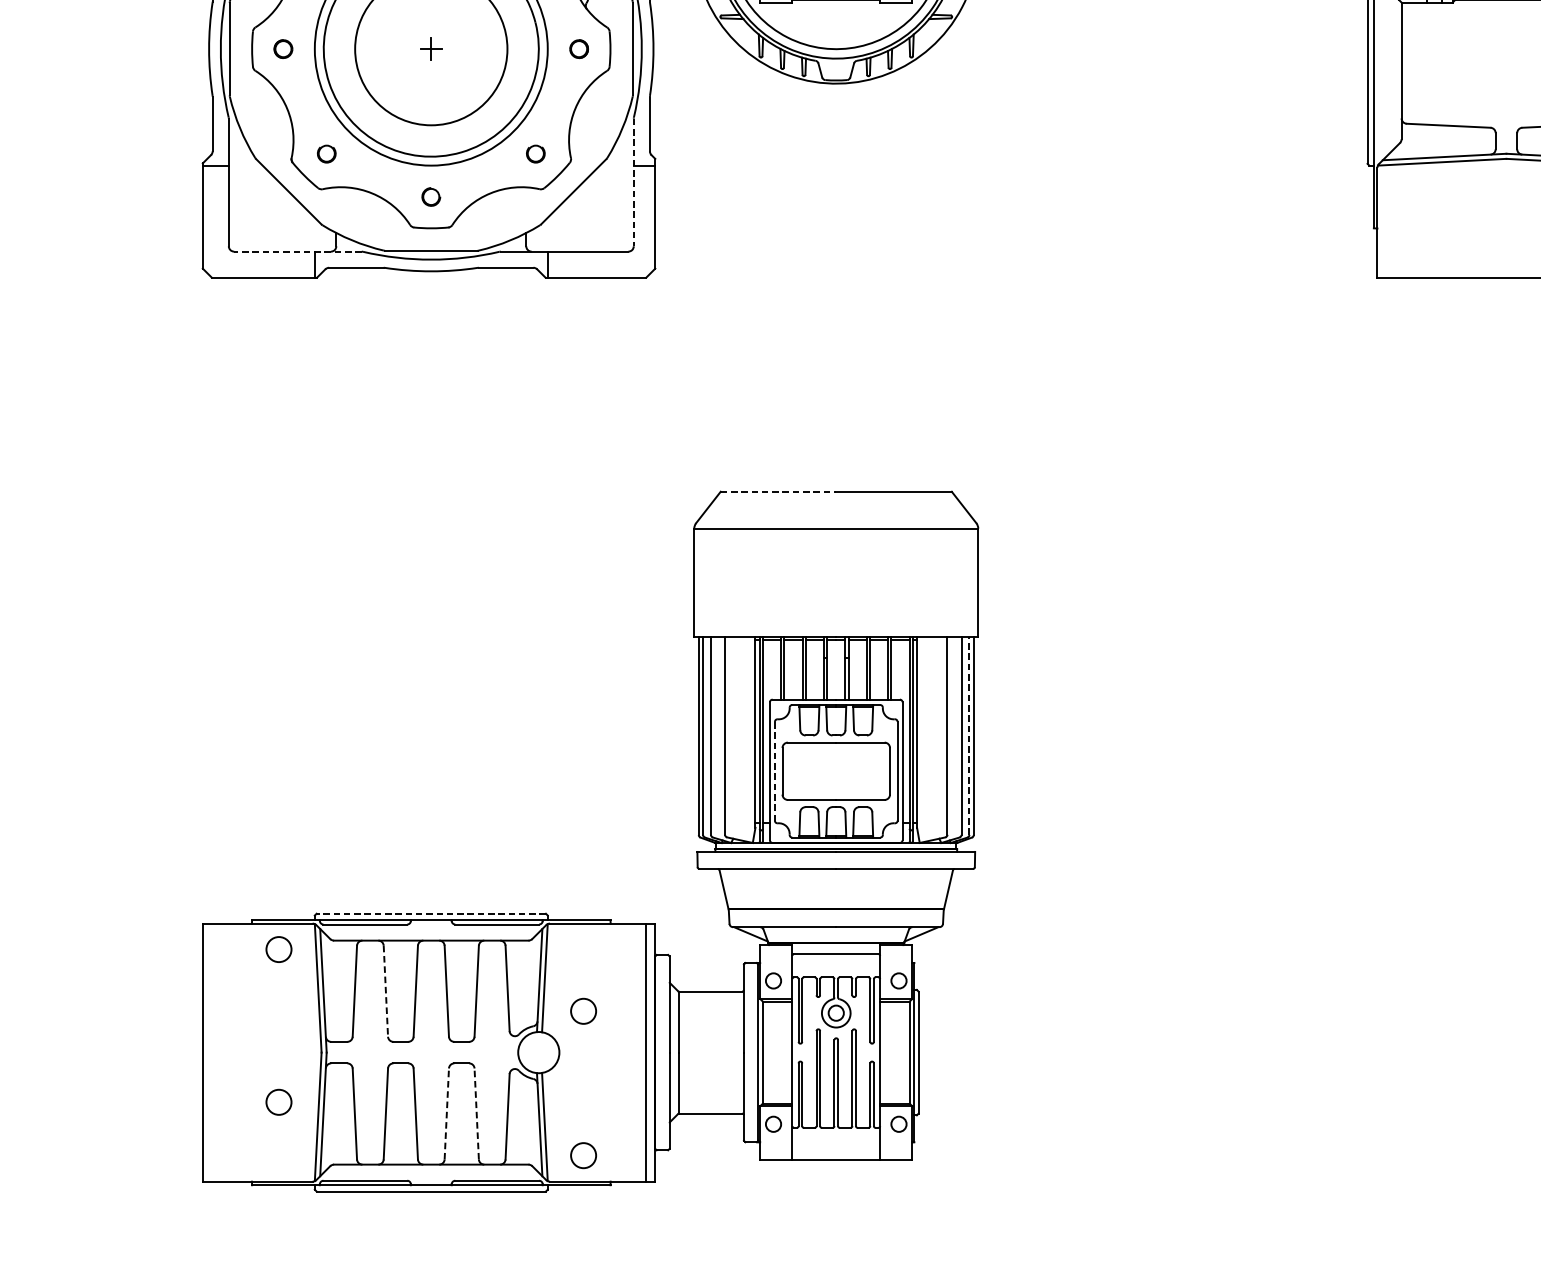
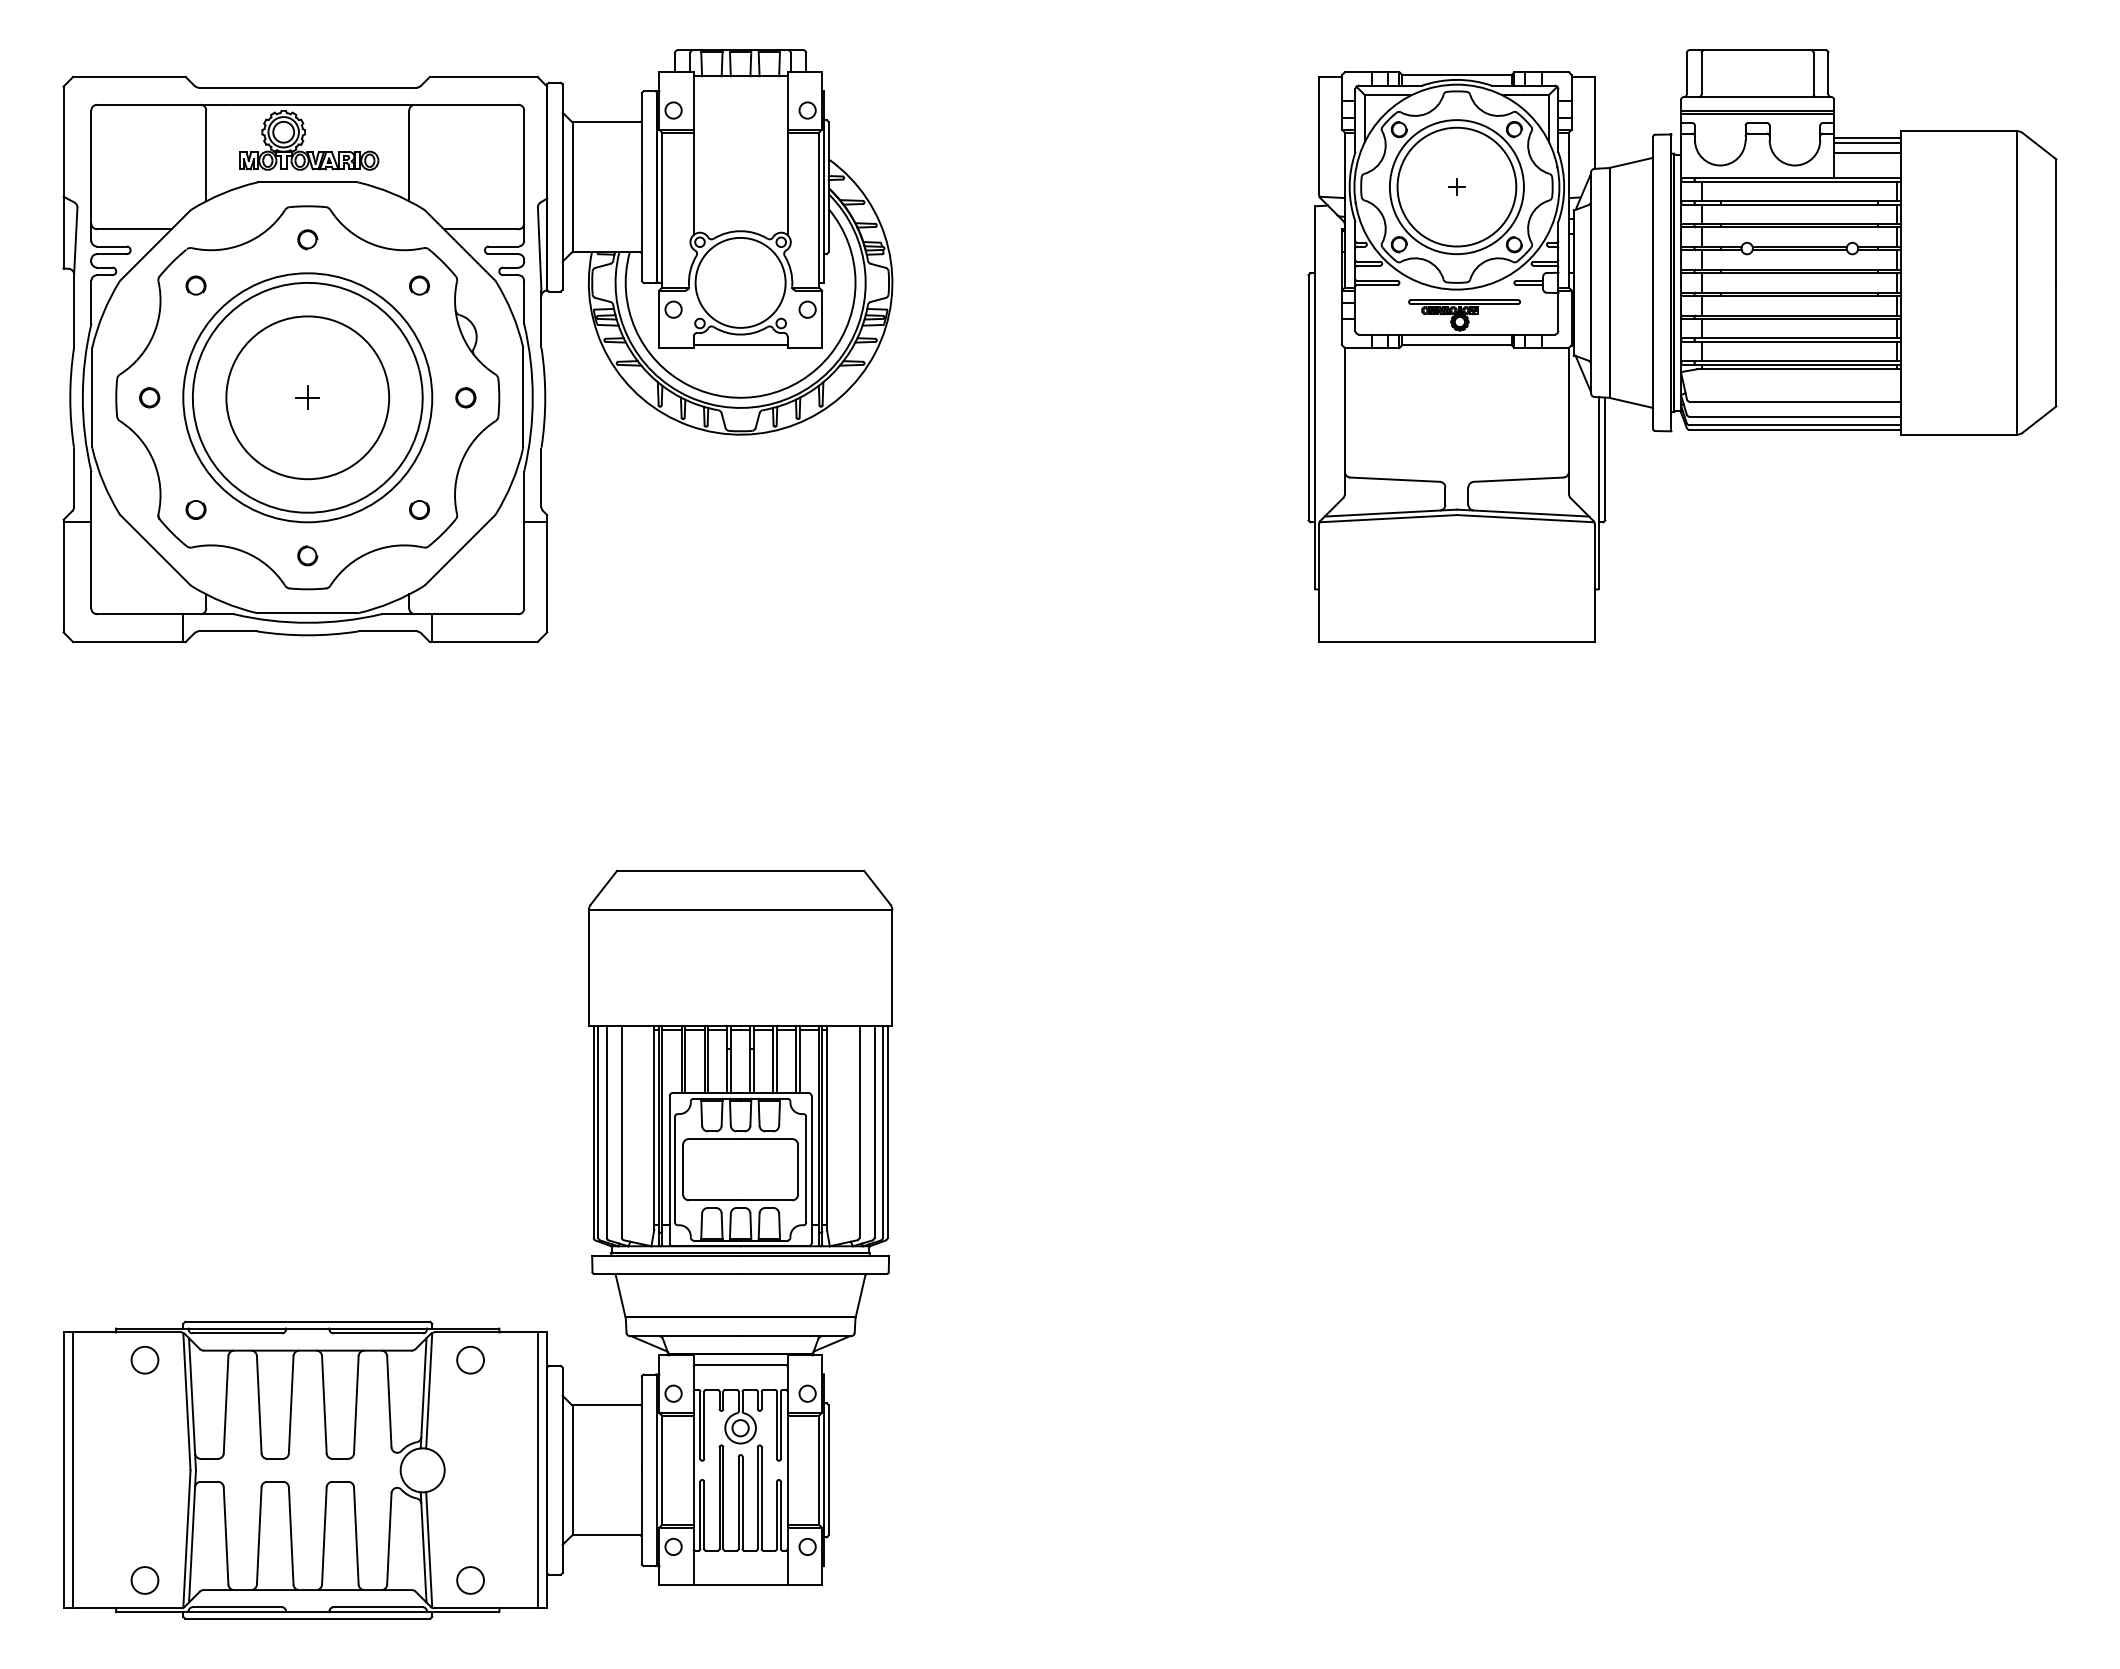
line: (634, 182) -> (524, 540), dashed -> solid
line: (297, 251) -> (164, 614), dashed -> solid
line: (778, 491) -> (678, 870), dashed -> solid
line: (969, 735) -> (882, 1131), dashed -> solid
line: (775, 771) -> (675, 1169), dashed -> solid
line: (431, 913) -> (307, 1321), dashed -> solid
line: (386, 991) -> (259, 1404), dashed -> solid
circle: (583, 1010) -> (470, 1359), moved
line: (212, 1052) -> (73, 1470), added
circle: (278, 1102) -> (144, 1580), moved
line: (446, 1113) -> (324, 1535), dashed -> solid
line: (476, 1113) -> (356, 1535), dashed -> solid

